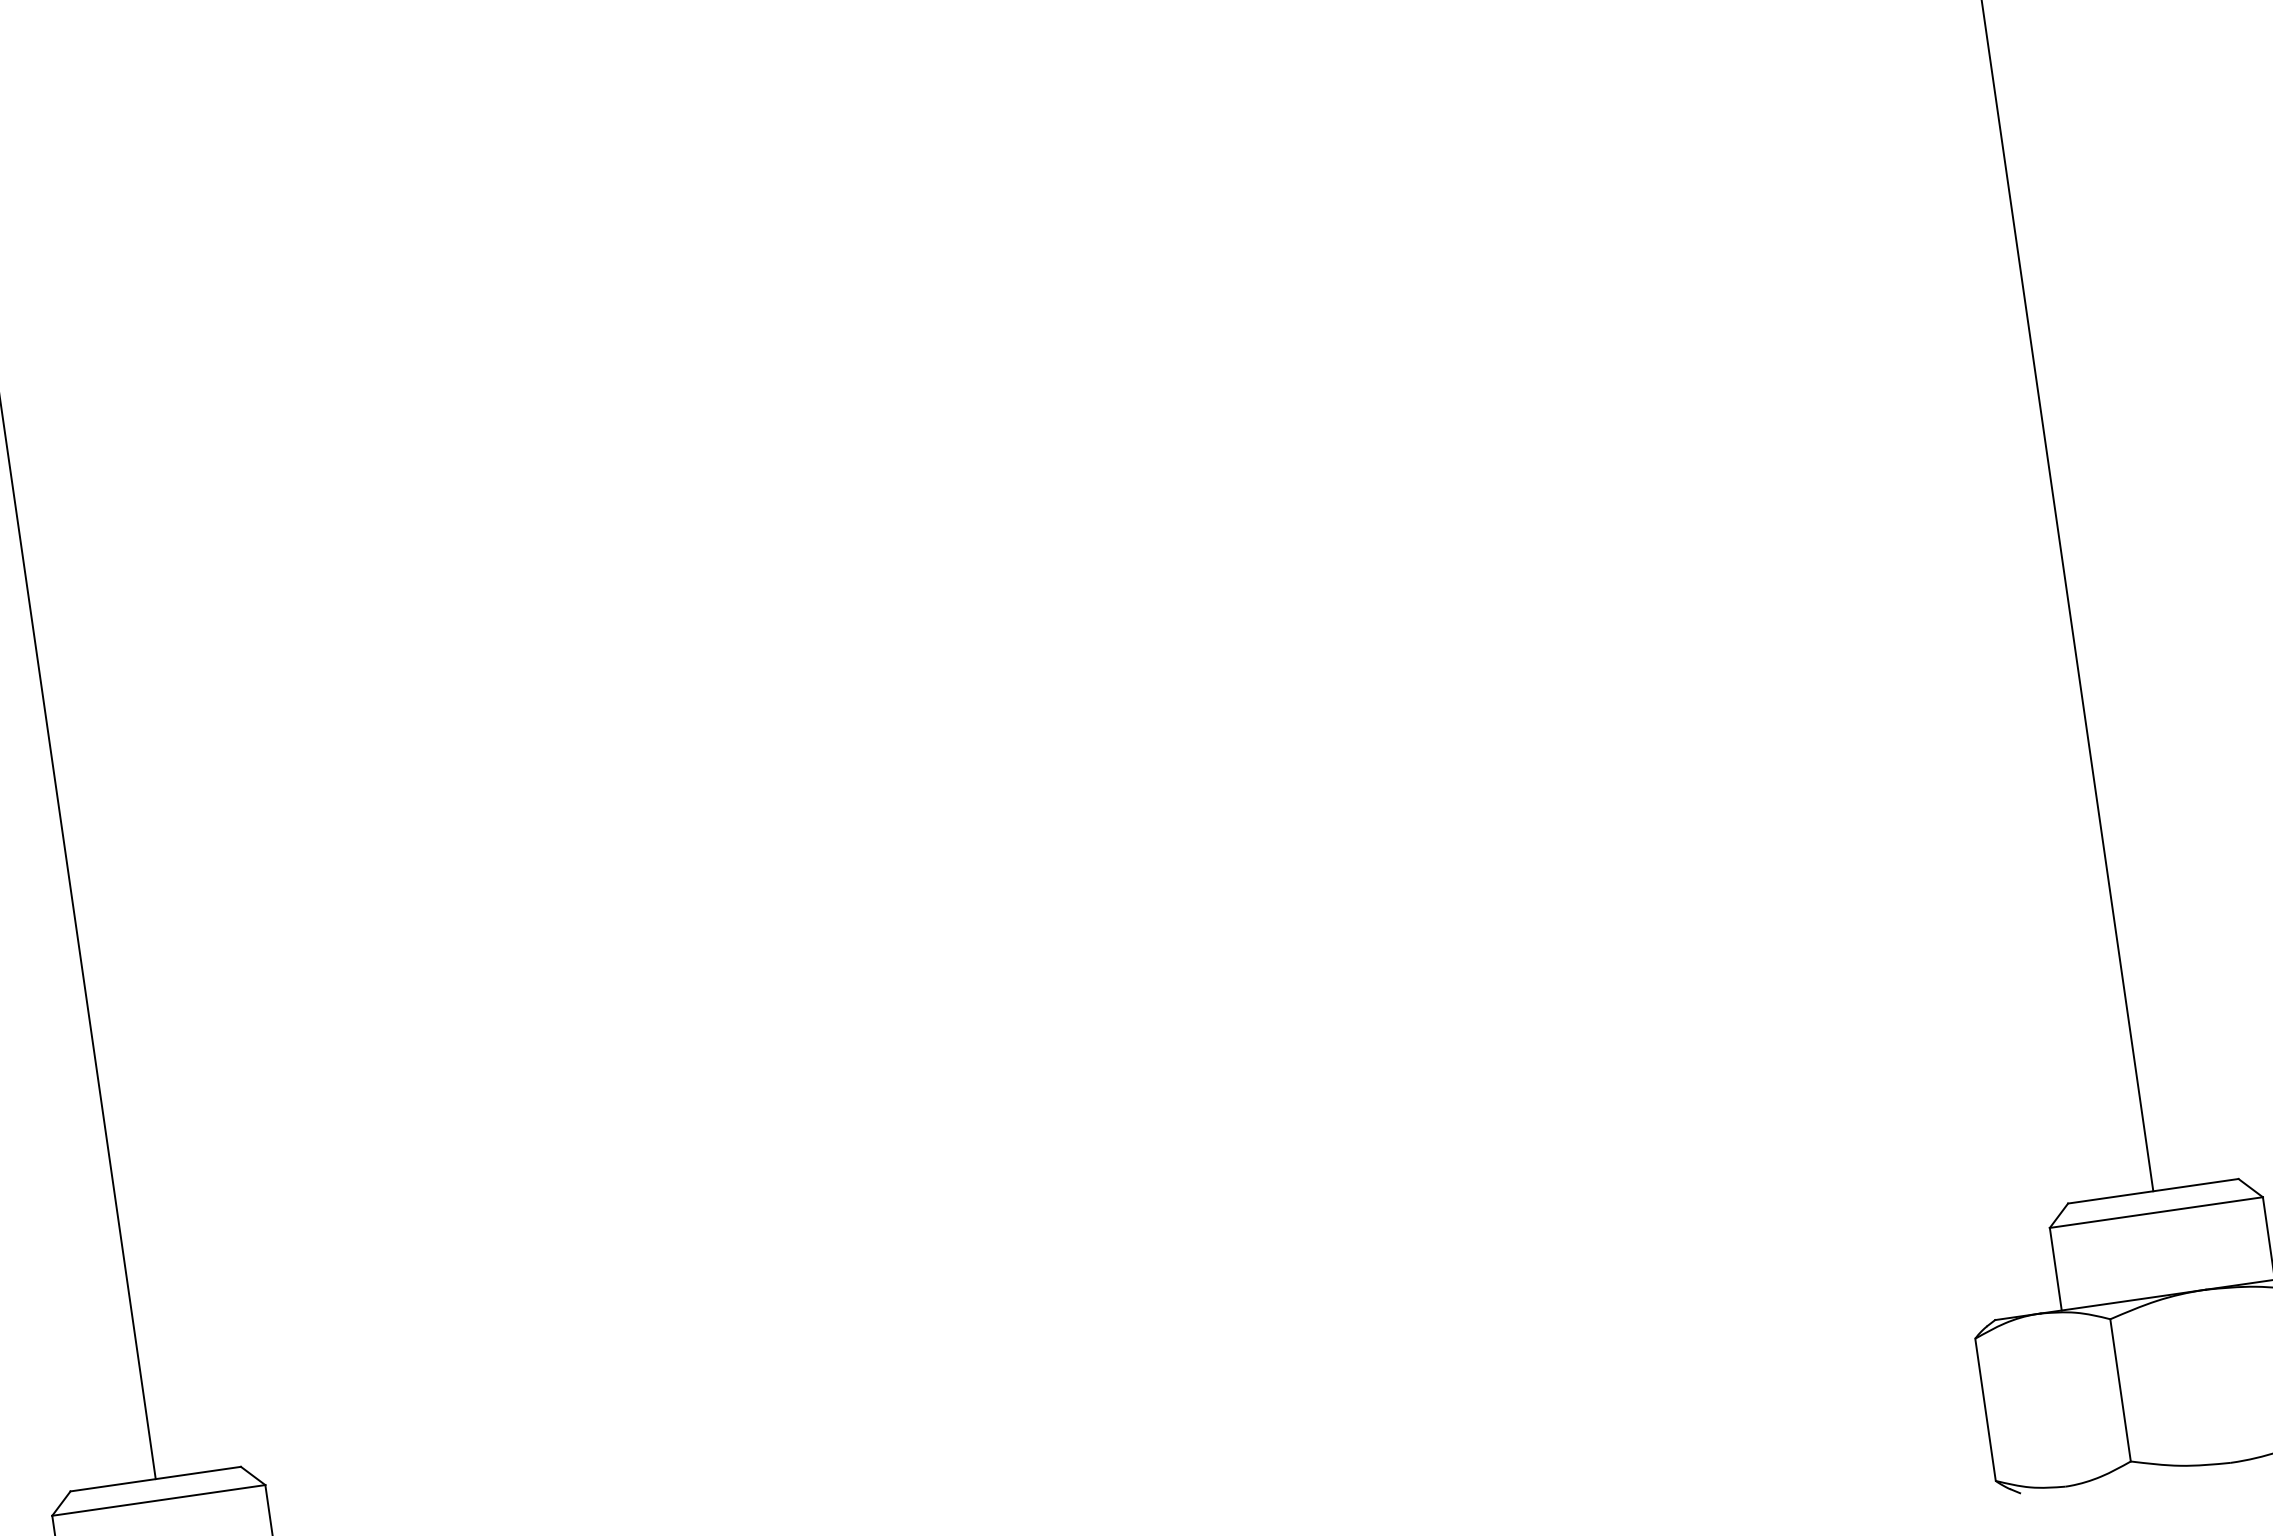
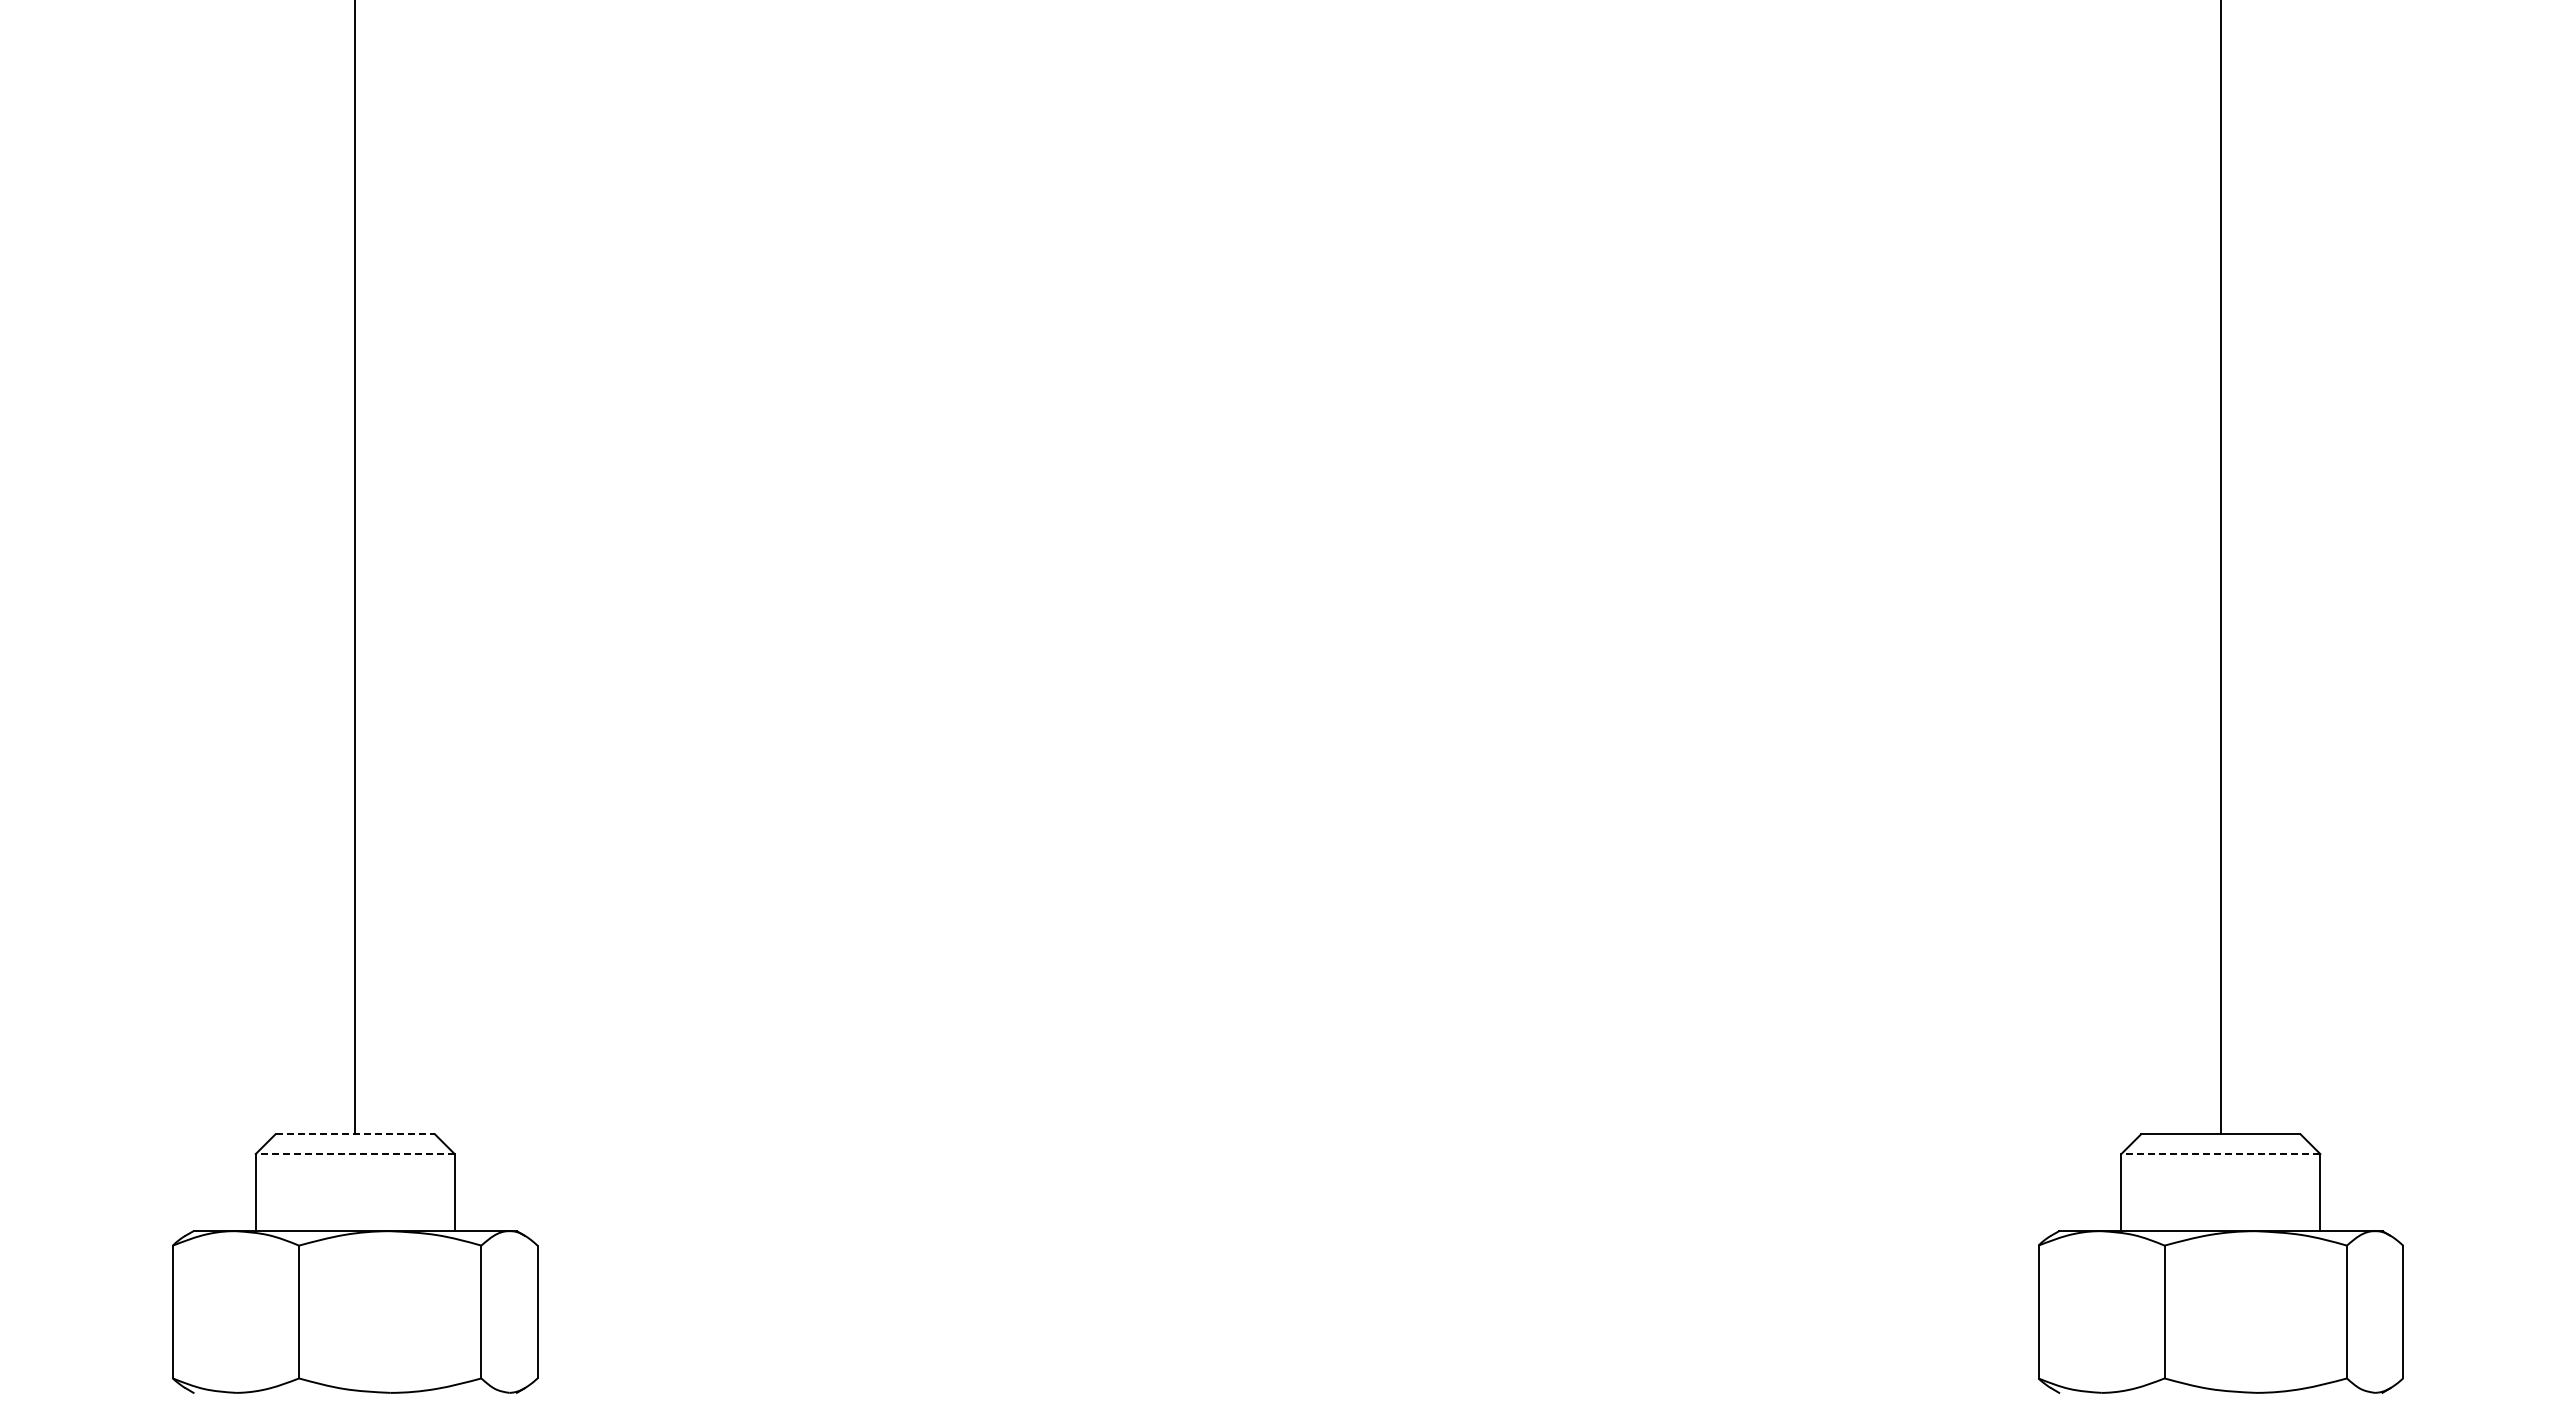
line: (2156, 1213) -> (2220, 1154), solid -> dashed
line: (156, 1479) -> (355, 1134), solid -> dashed
line: (158, 1500) -> (354, 1154), solid -> dashed

